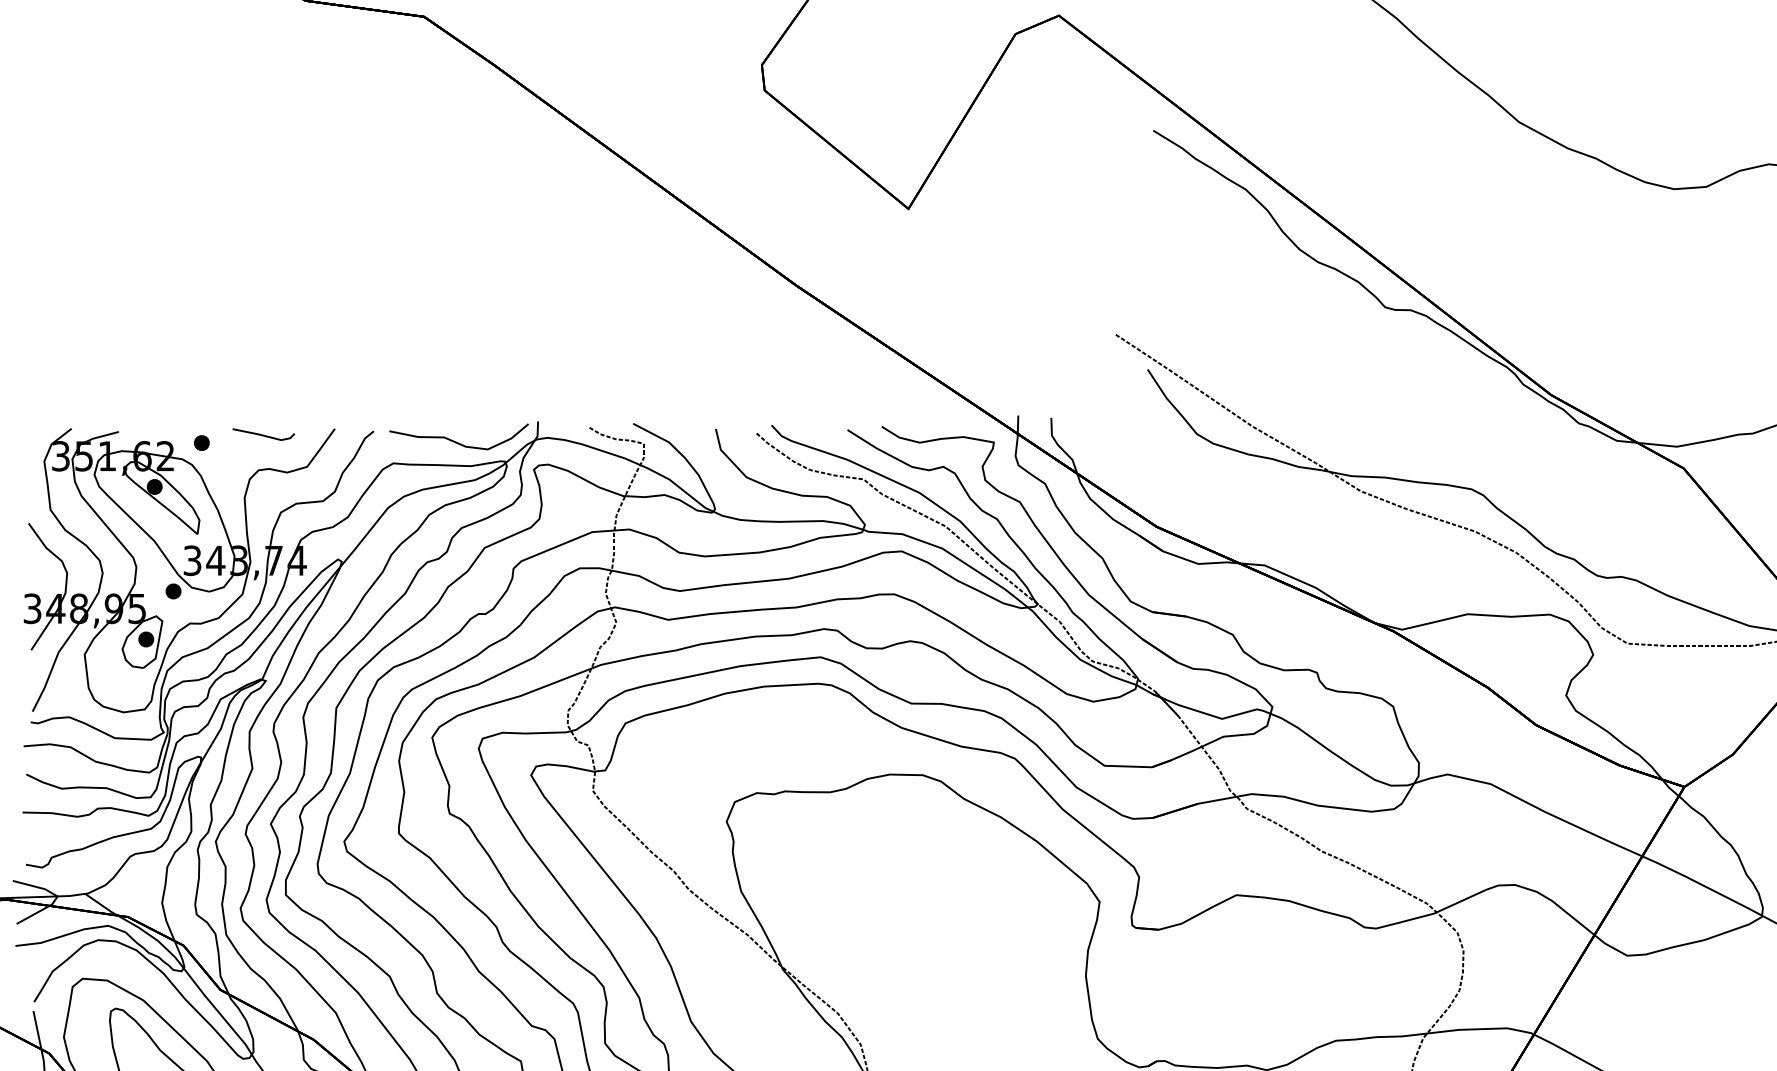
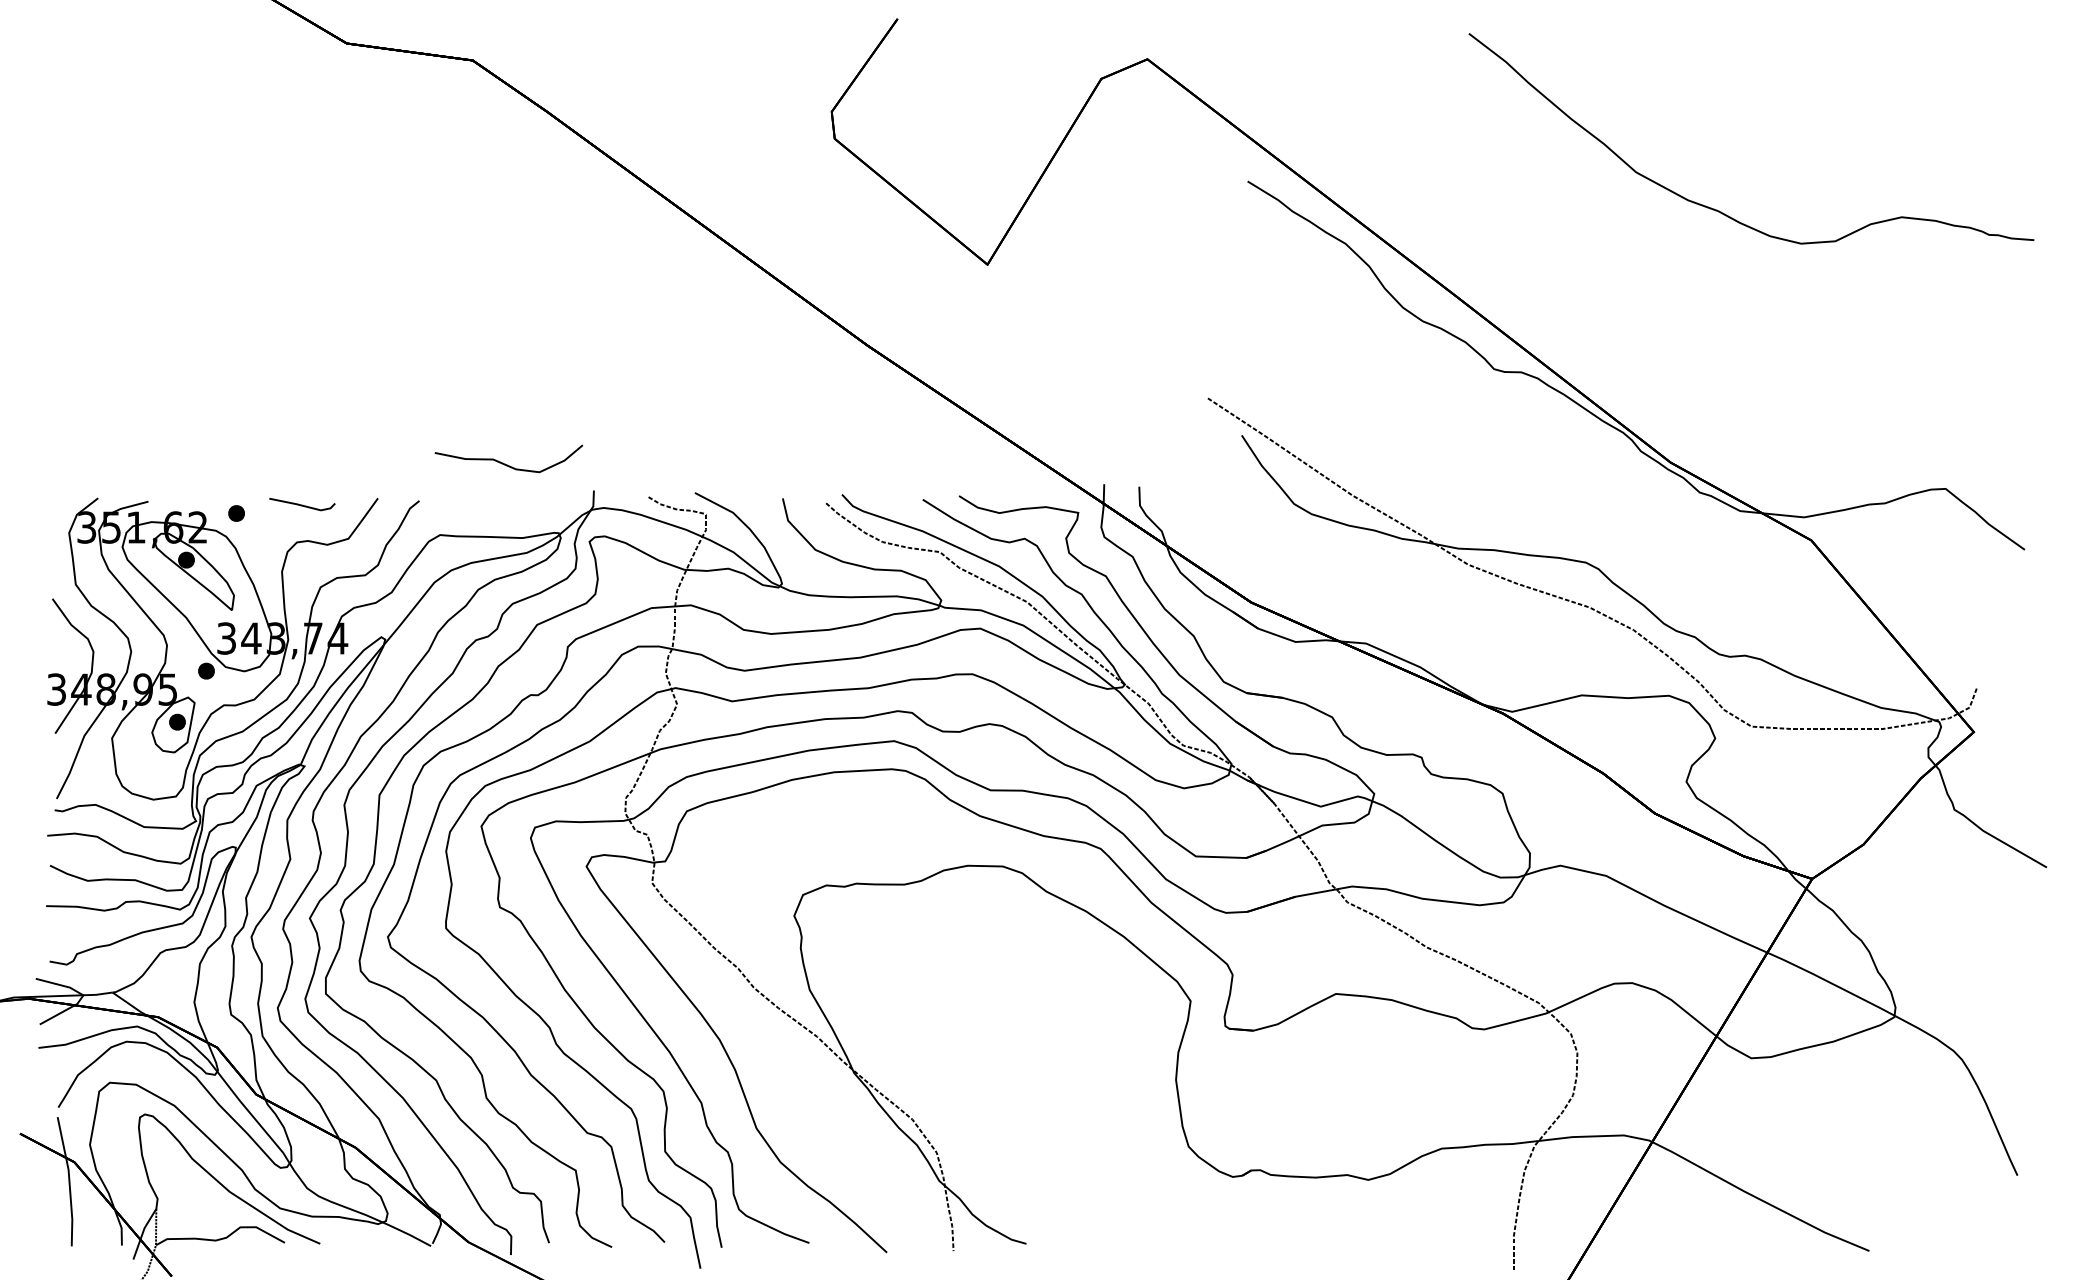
curve: (455, 441) -> (505, 463), moved

